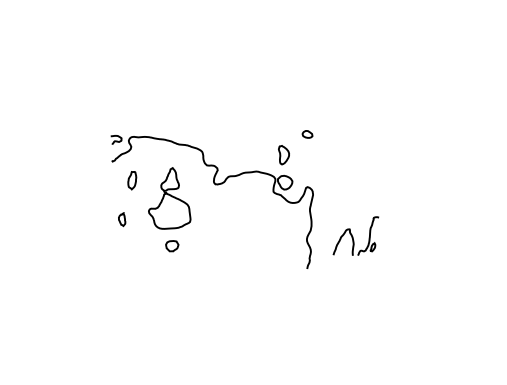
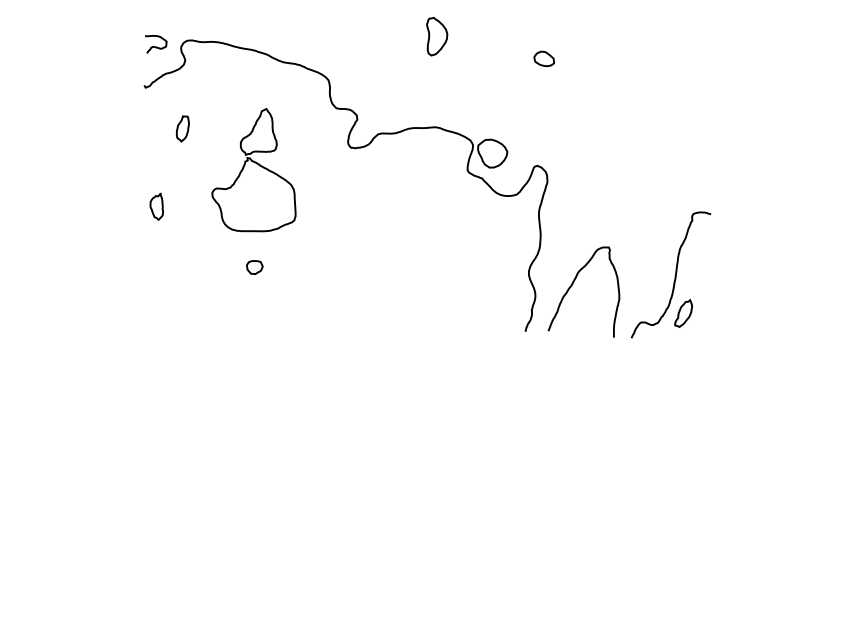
part: (283, 155) -> (435, 37), moved
part: (132, 180) -> (183, 128), size x0.71
part: (355, 235) -> (627, 270), size x1.67
part: (171, 246) -> (253, 267), size x0.62

